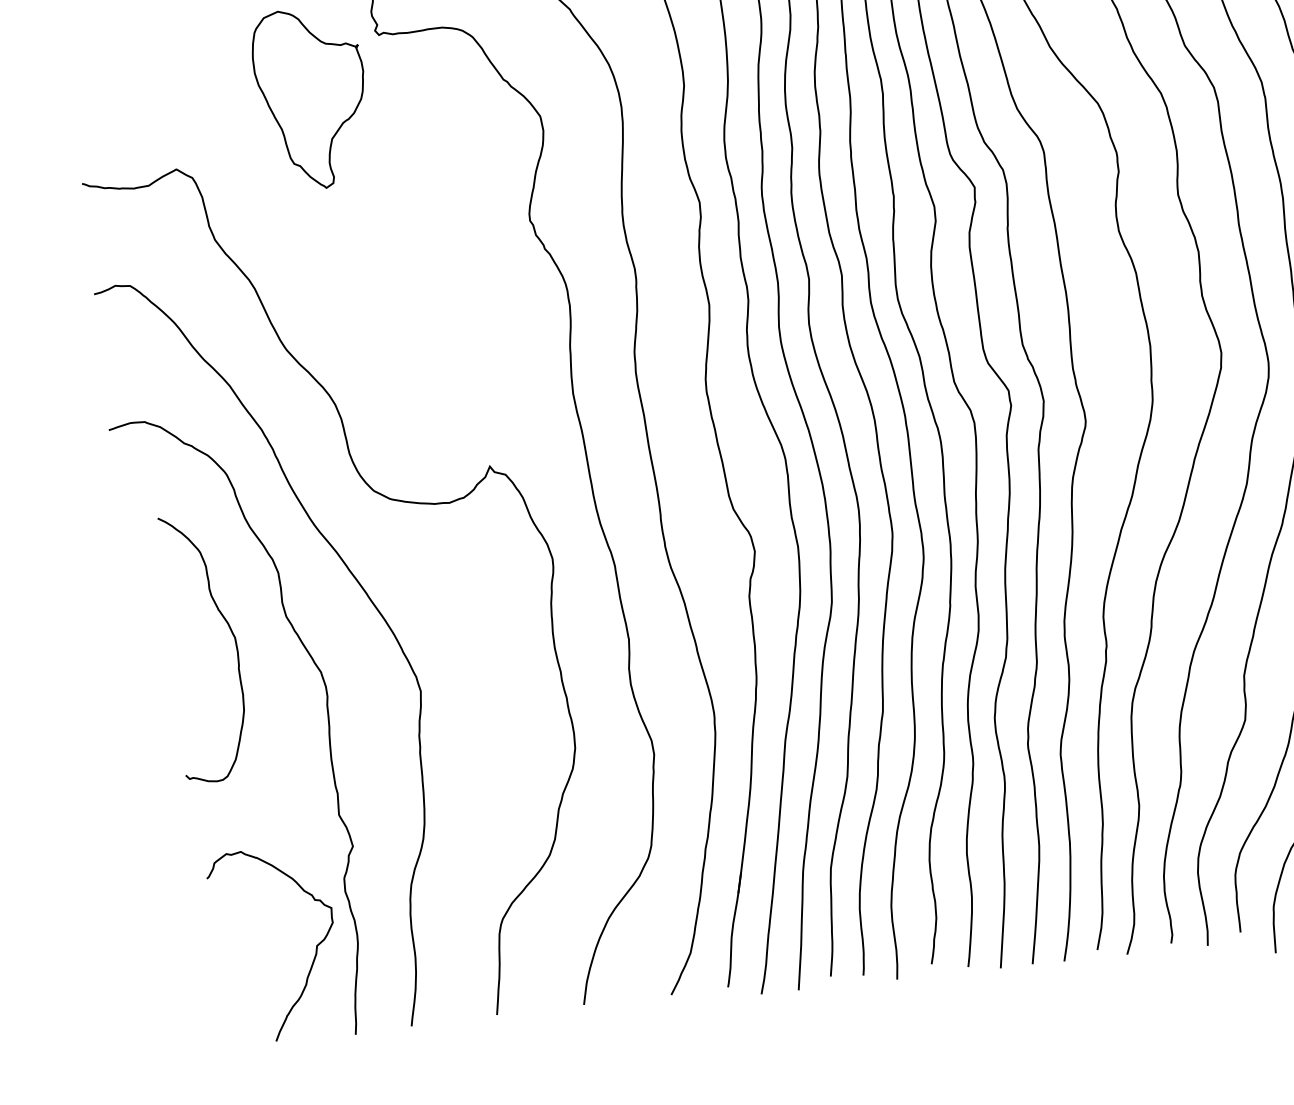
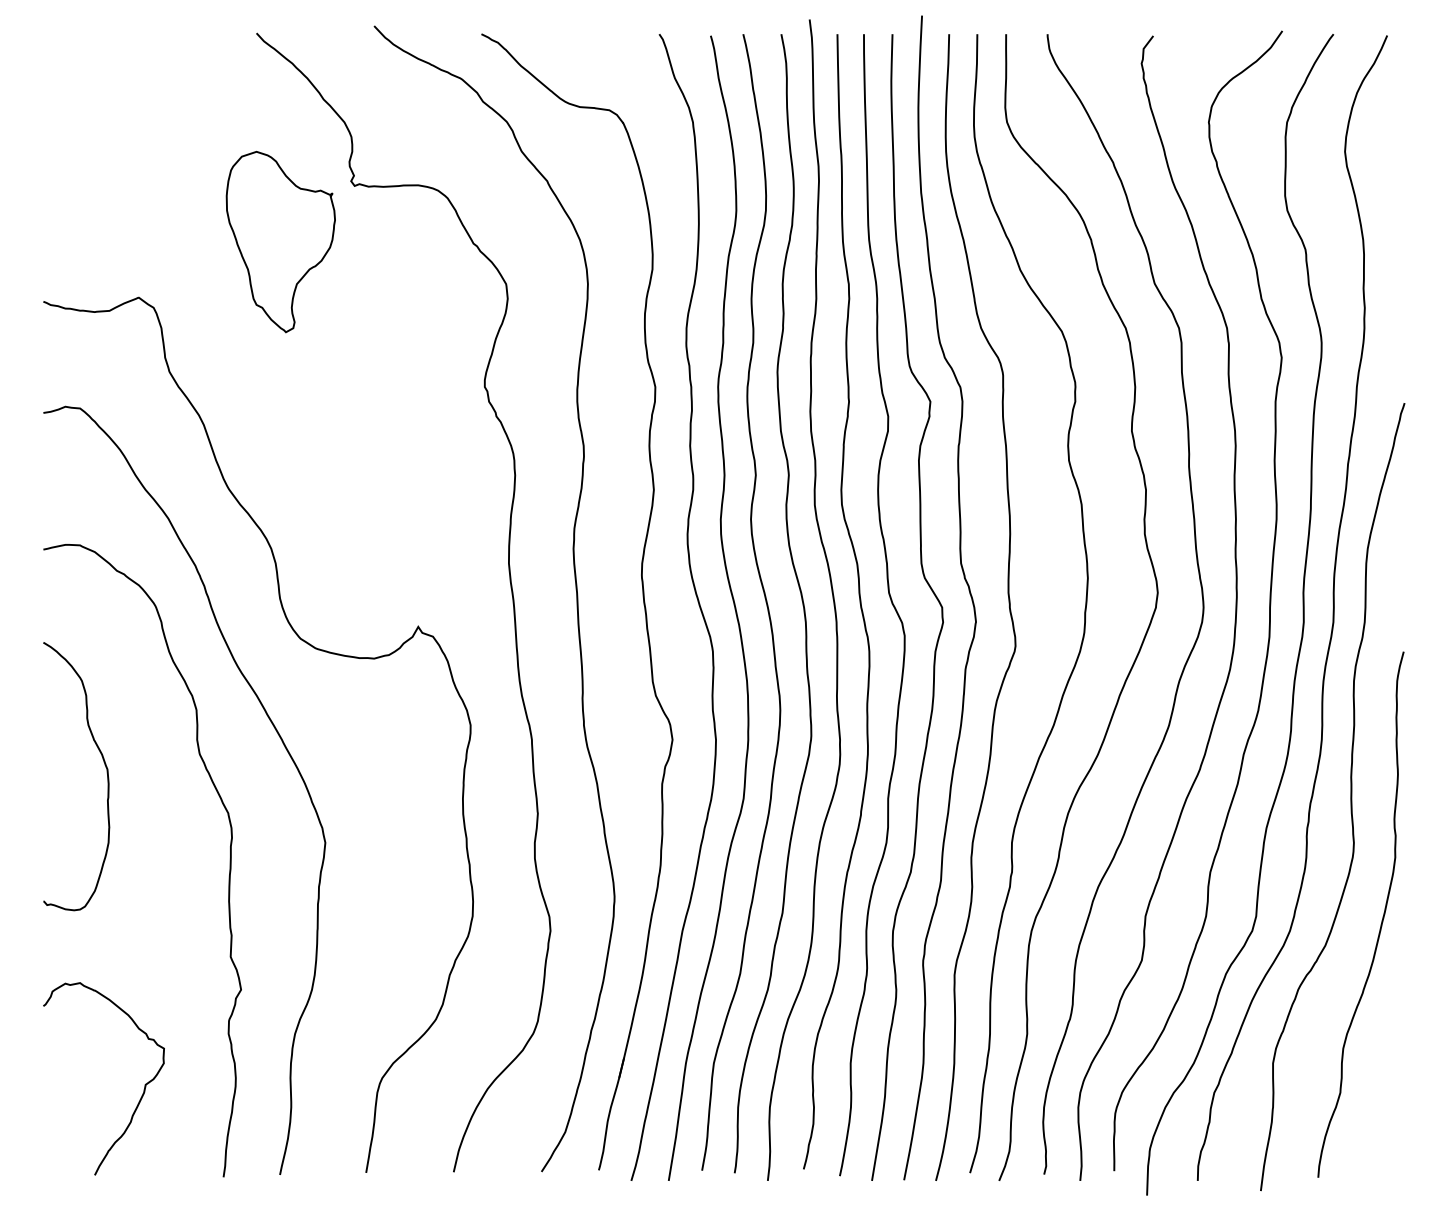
curve: (231, 634) -> (104, 765), moved
curve: (315, 945) -> (144, 1084), moved

